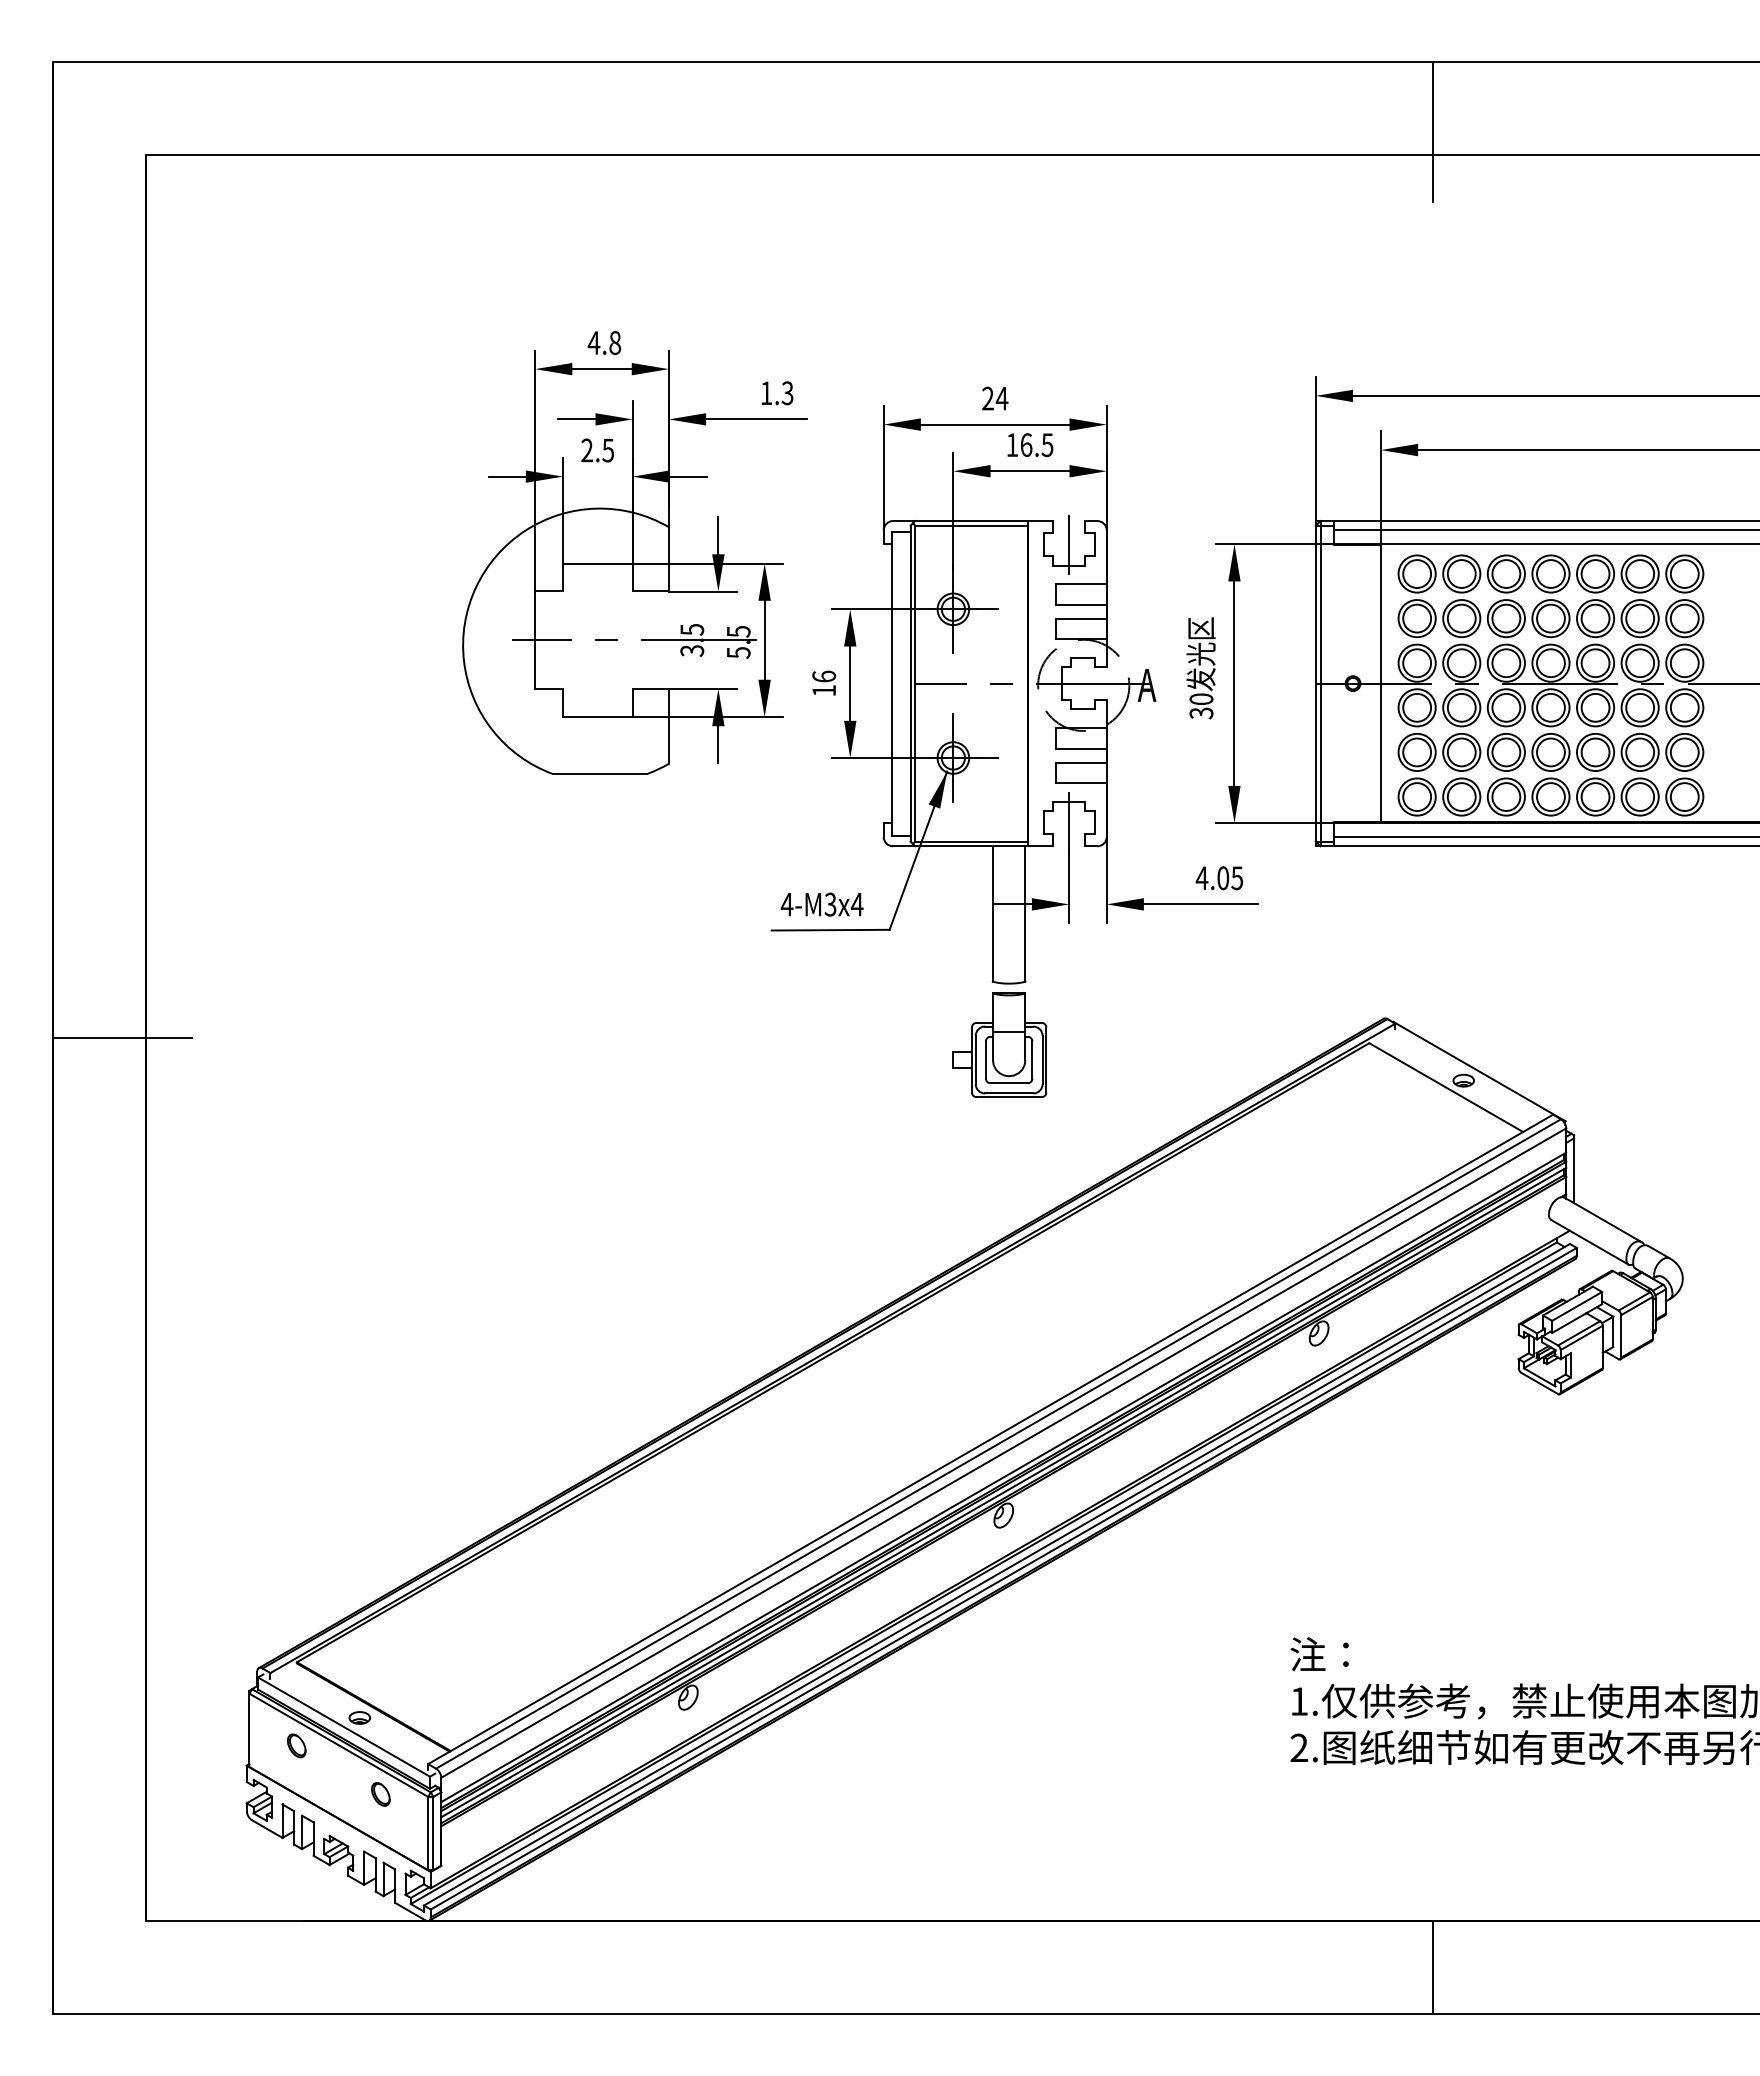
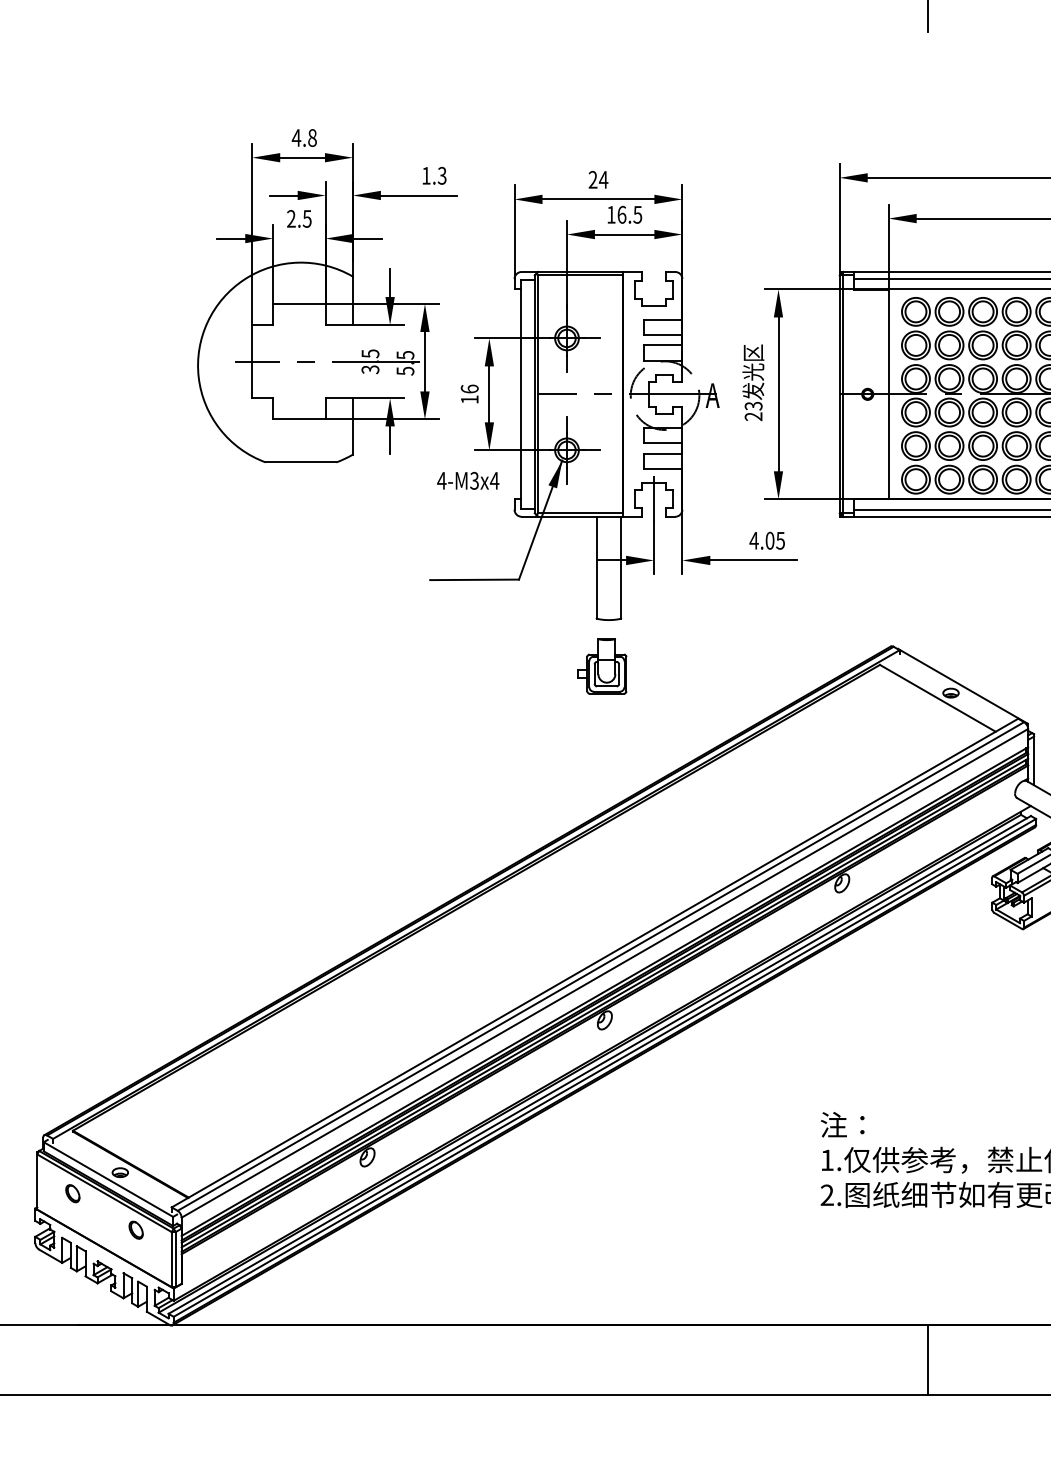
line: (1069, 544) -> (654, 289), removed
text: (1201, 706) -> (753, 411), 30 -> 23
text: (821, 904) -> (467, 480), moved
part: (999, 1044) -> (601, 665), size x0.7

